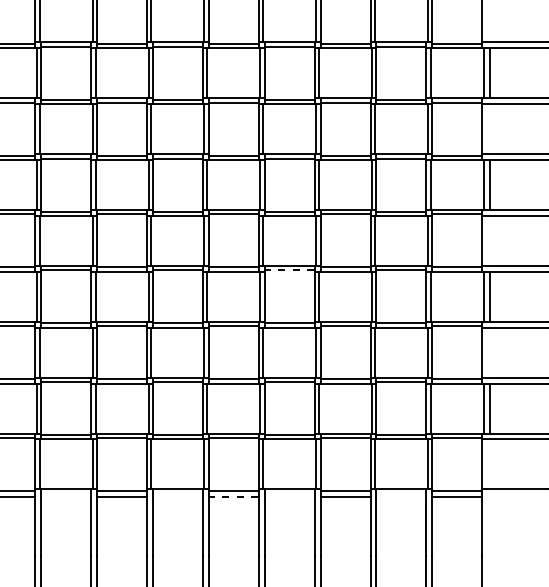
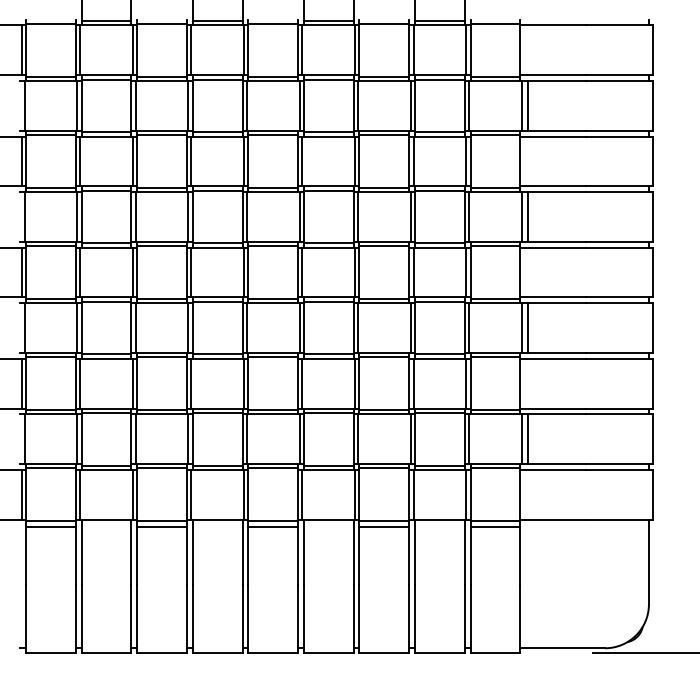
line: (289, 270) -> (328, 301), dashed -> solid
line: (234, 496) -> (273, 526), dashed -> solid

